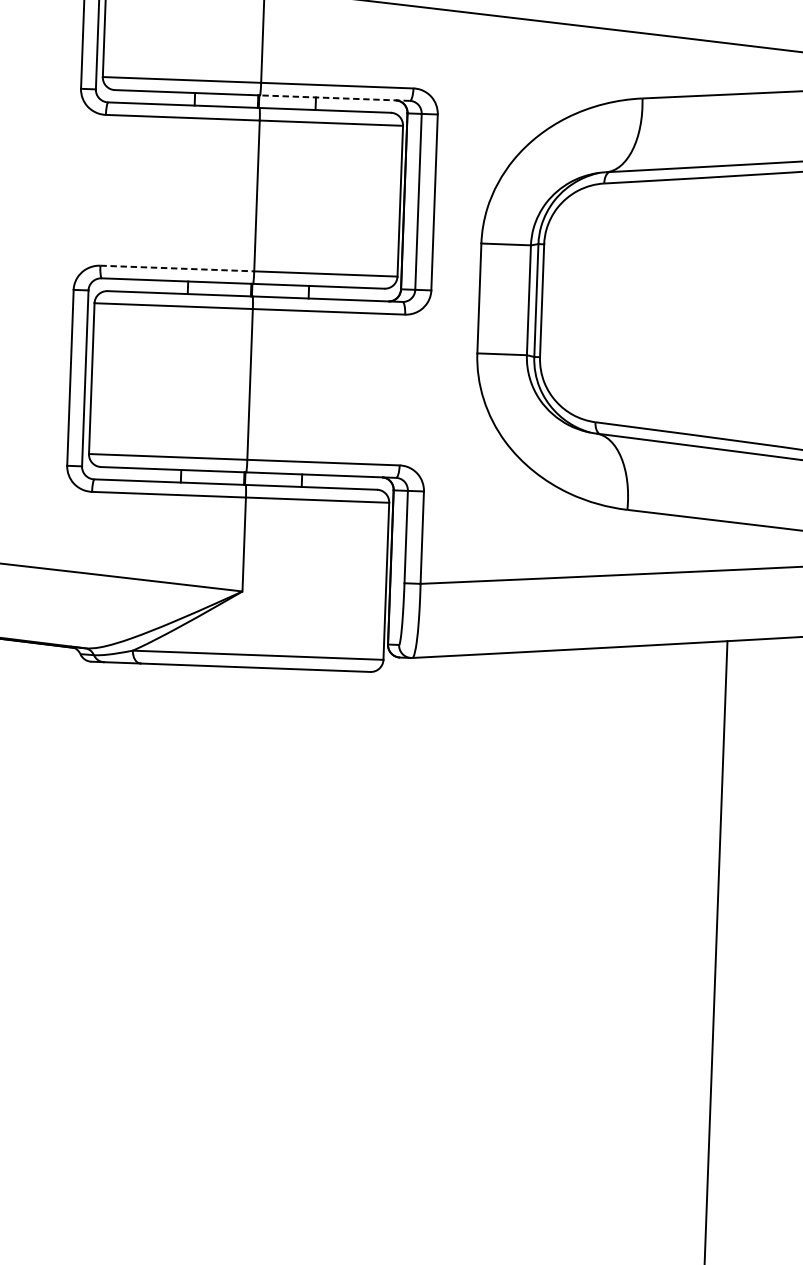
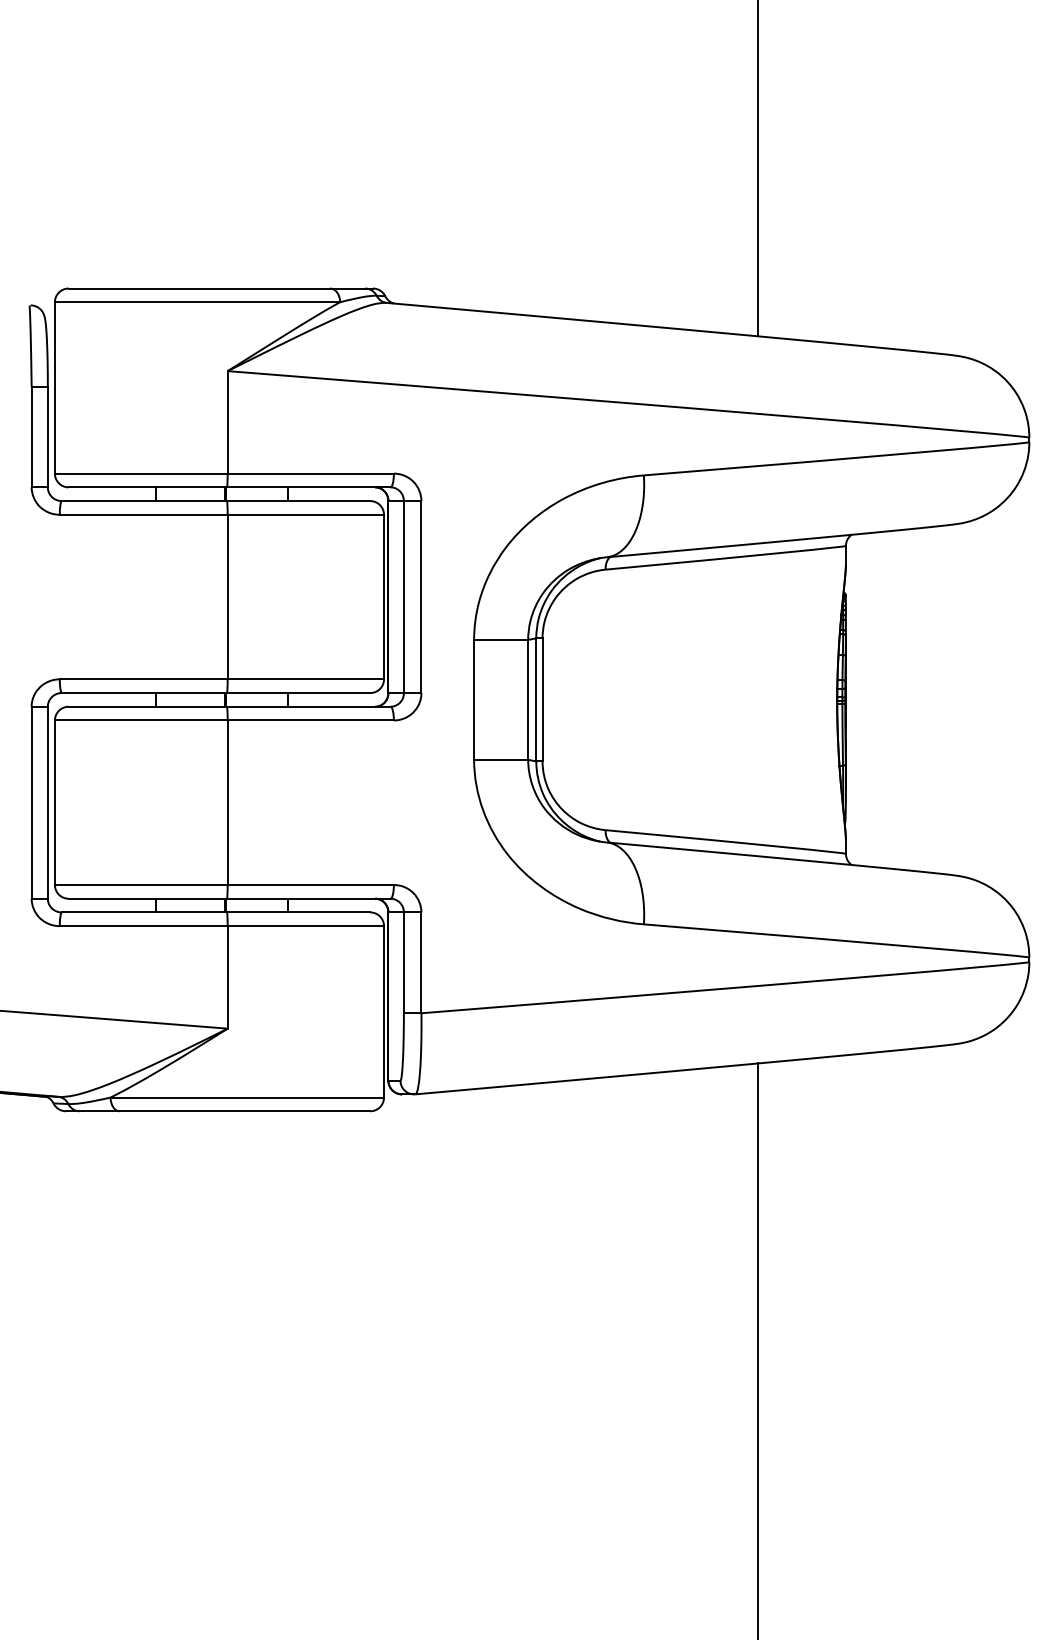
line: (334, 98) -> (308, 487), dashed -> solid
line: (177, 268) -> (143, 679), dashed -> solid

